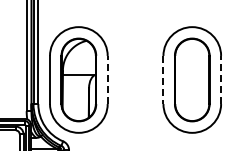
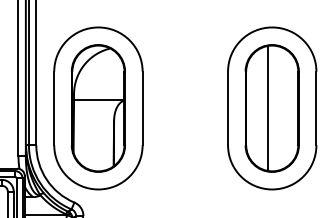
line: (107, 79) -> (142, 107), dashed -> solid
line: (189, 79) -> (267, 107), added
line: (221, 79) -> (316, 107), dashed -> solid
line: (163, 80) -> (228, 109), dashed -> solid

